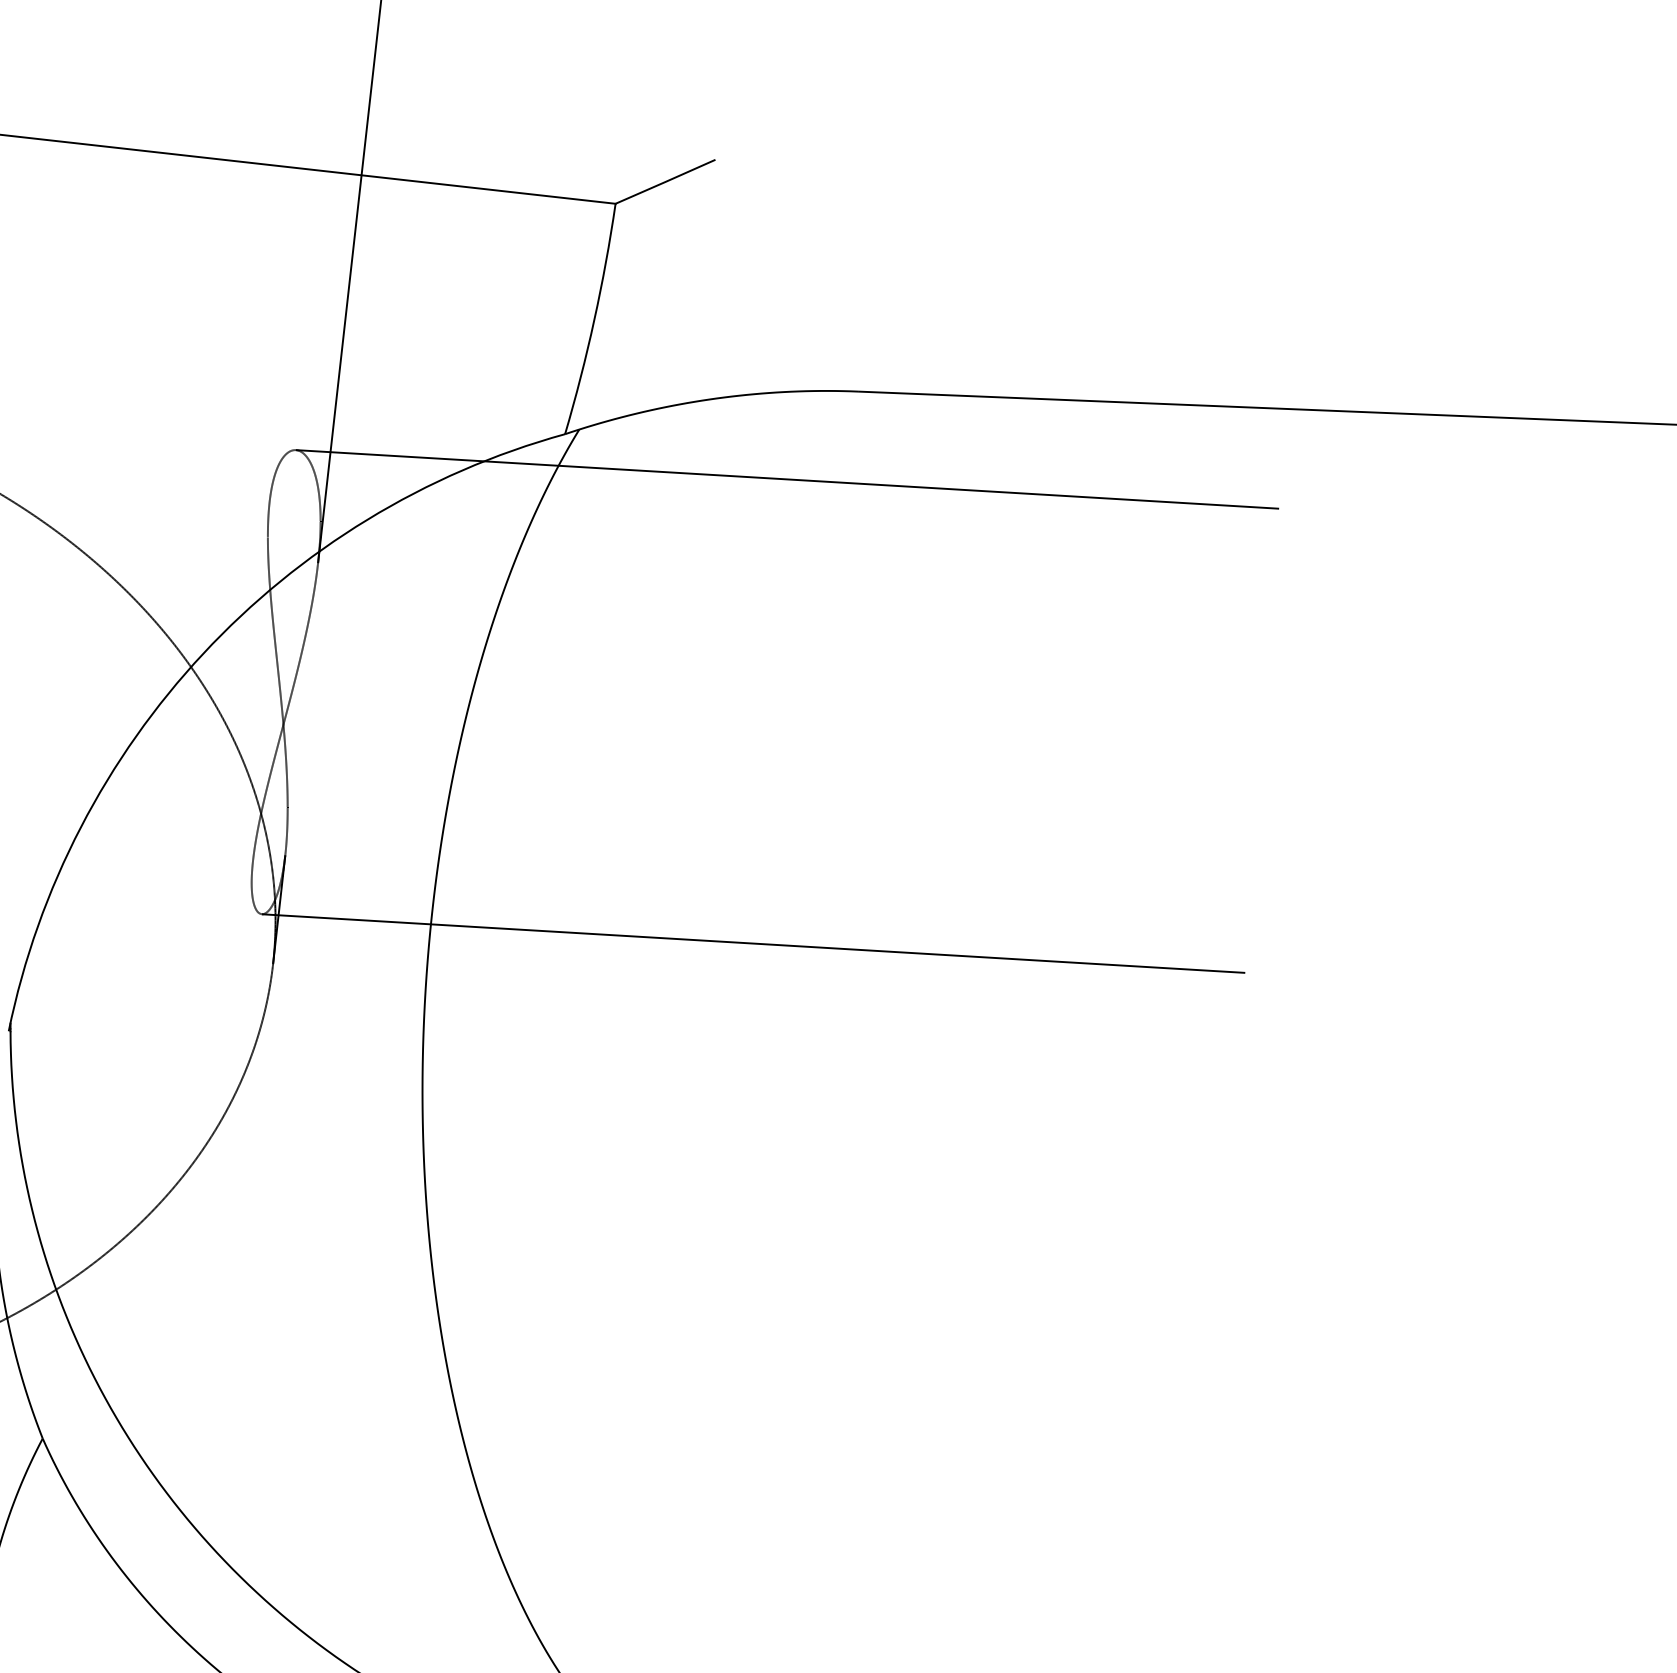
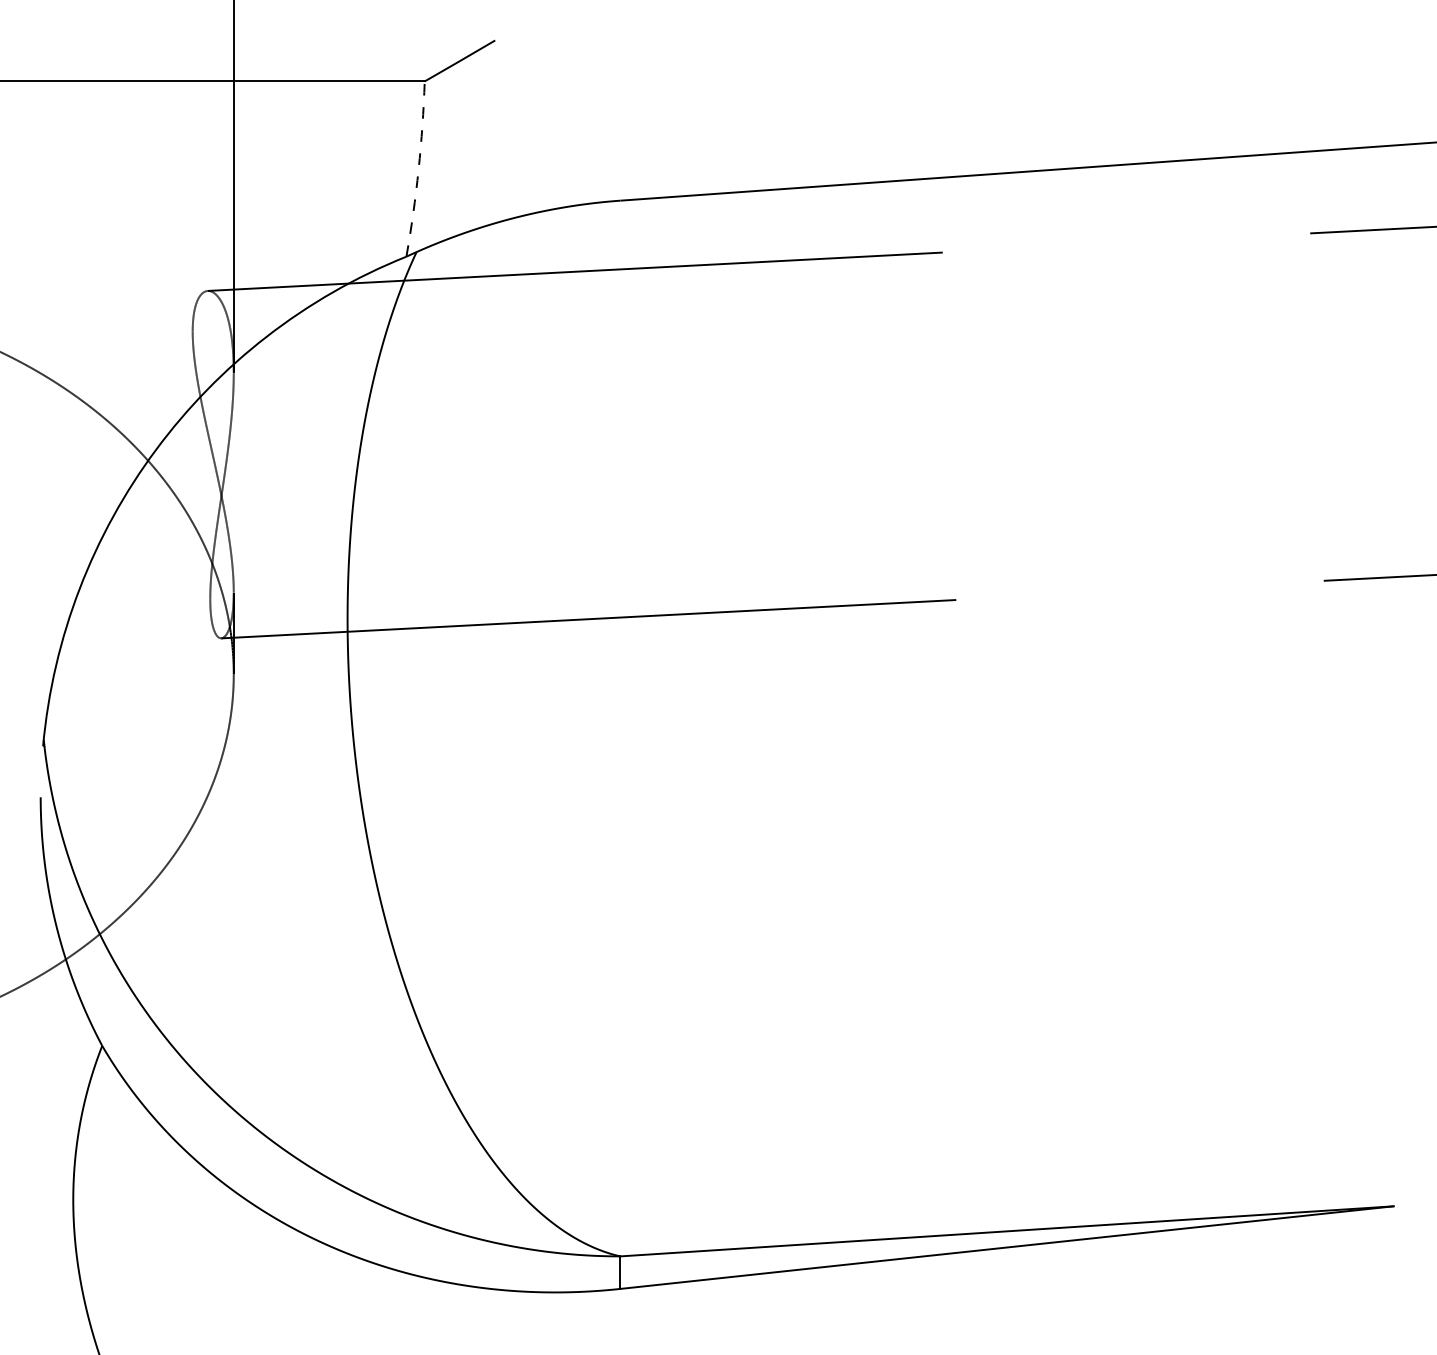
arc: (594, 319) -> (418, 169), solid -> dashed

